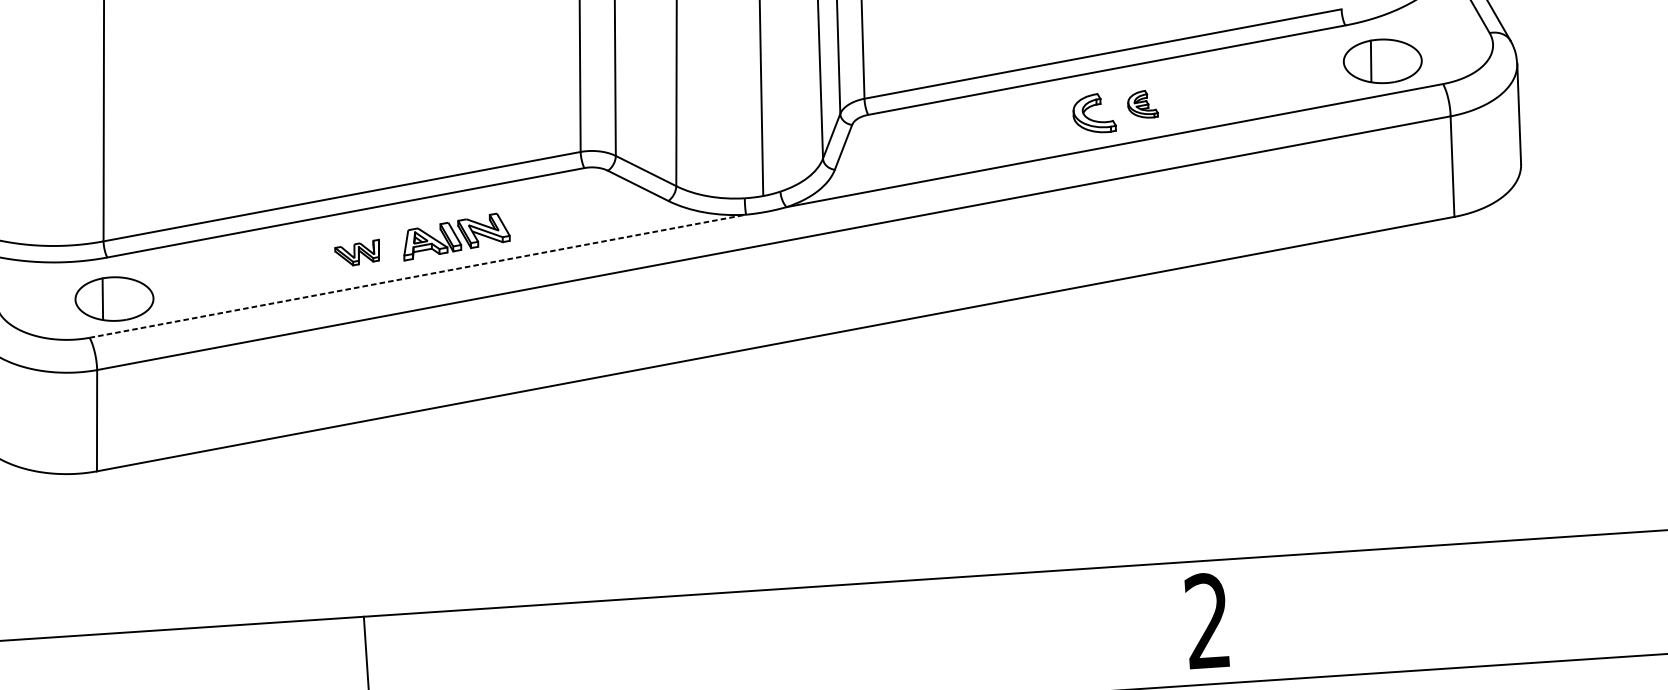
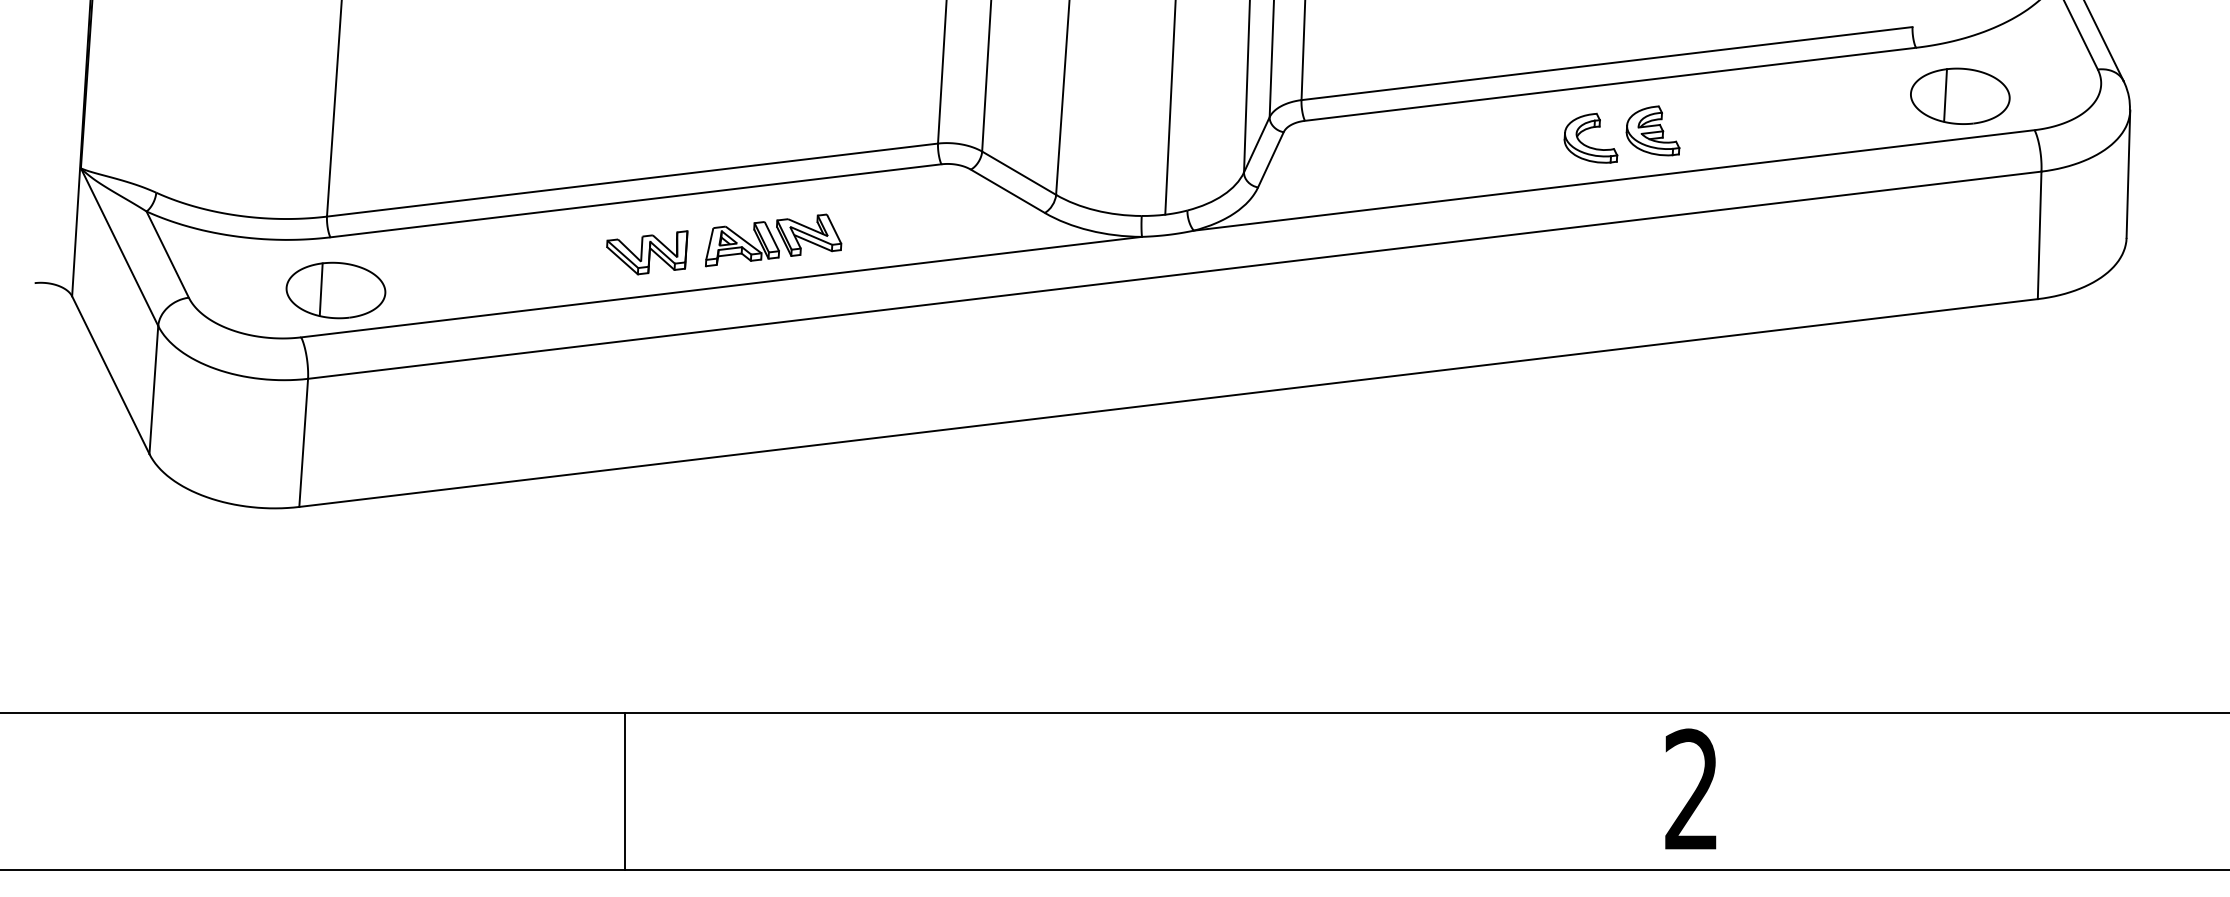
part: (1142, 104) -> (1652, 130), size x1.43
part: (357, 252) -> (647, 252), size x1.43
line: (418, 276) -> (722, 287), dashed -> solid

